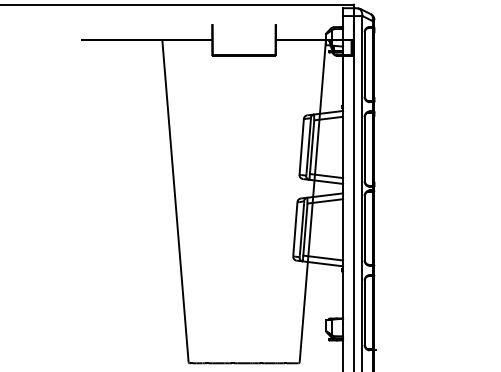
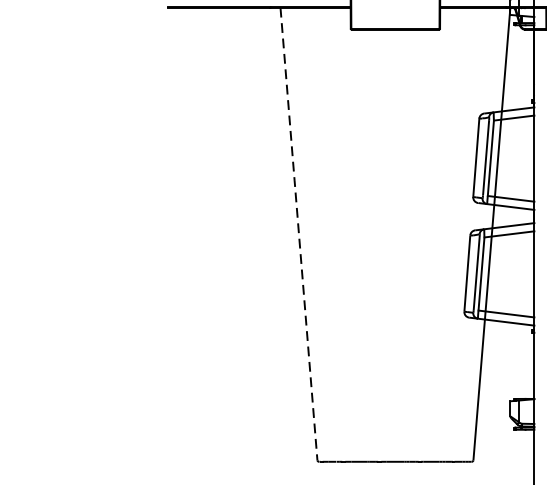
line: (175, 201) -> (299, 234), solid -> dashed

